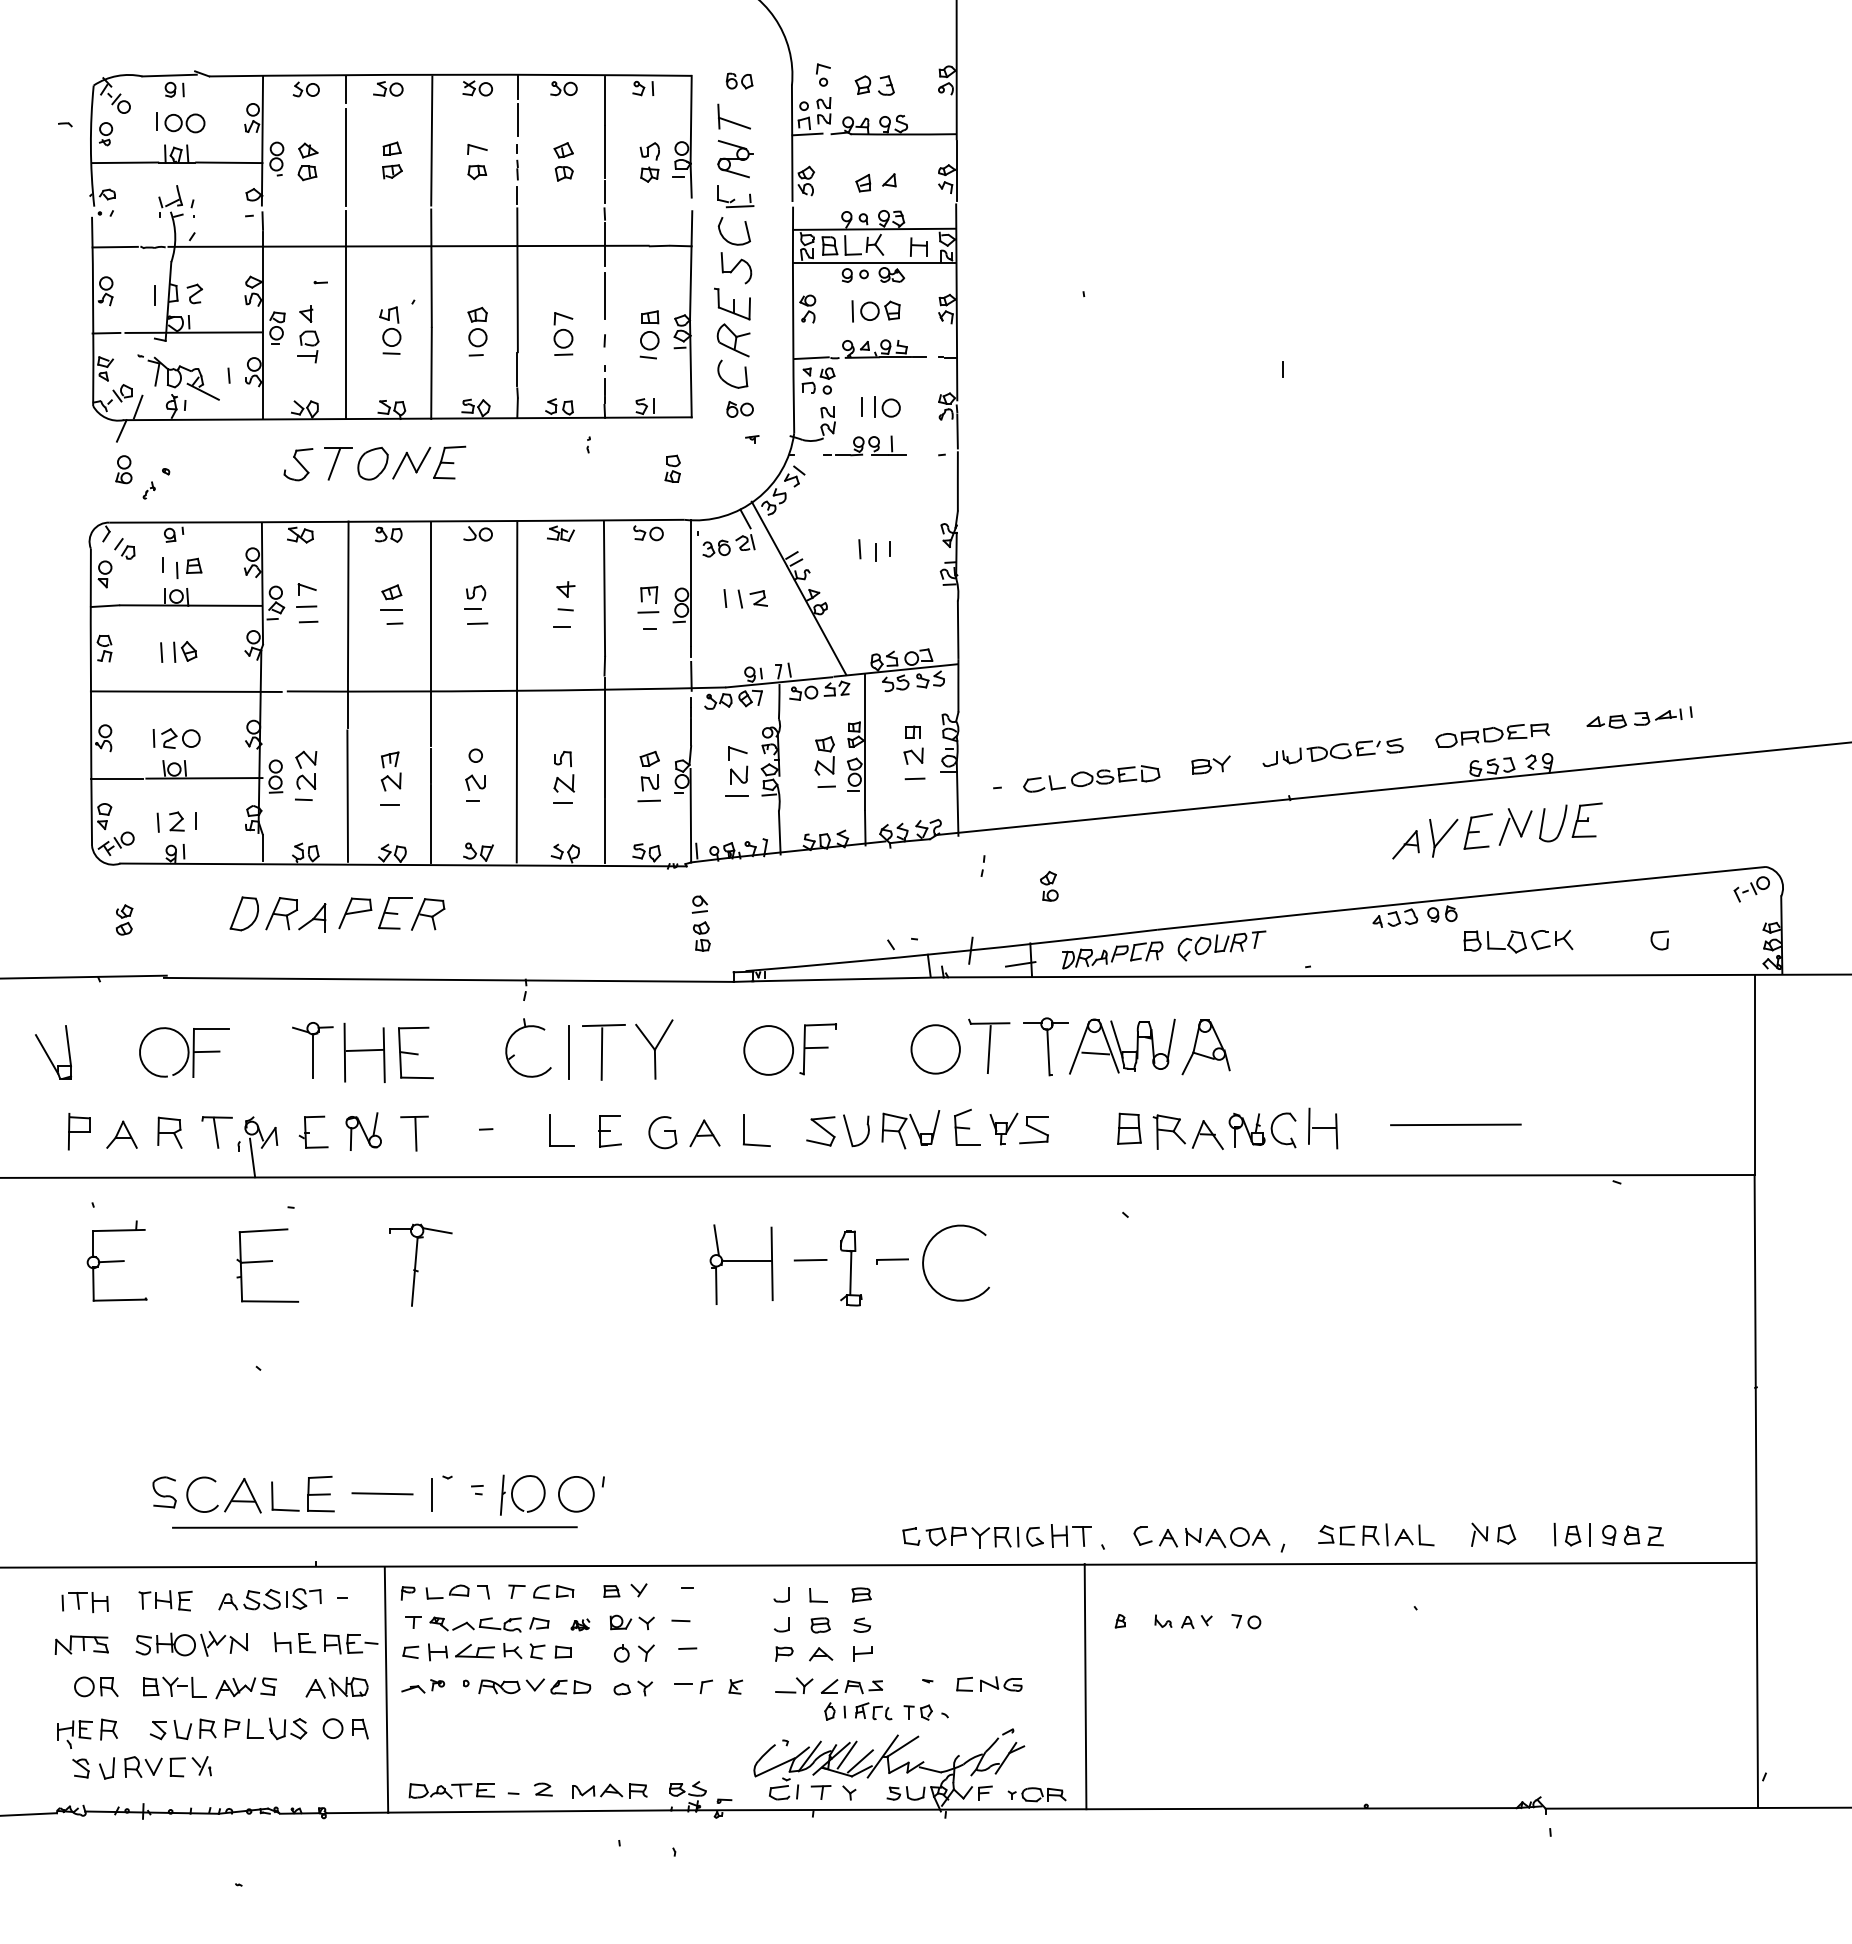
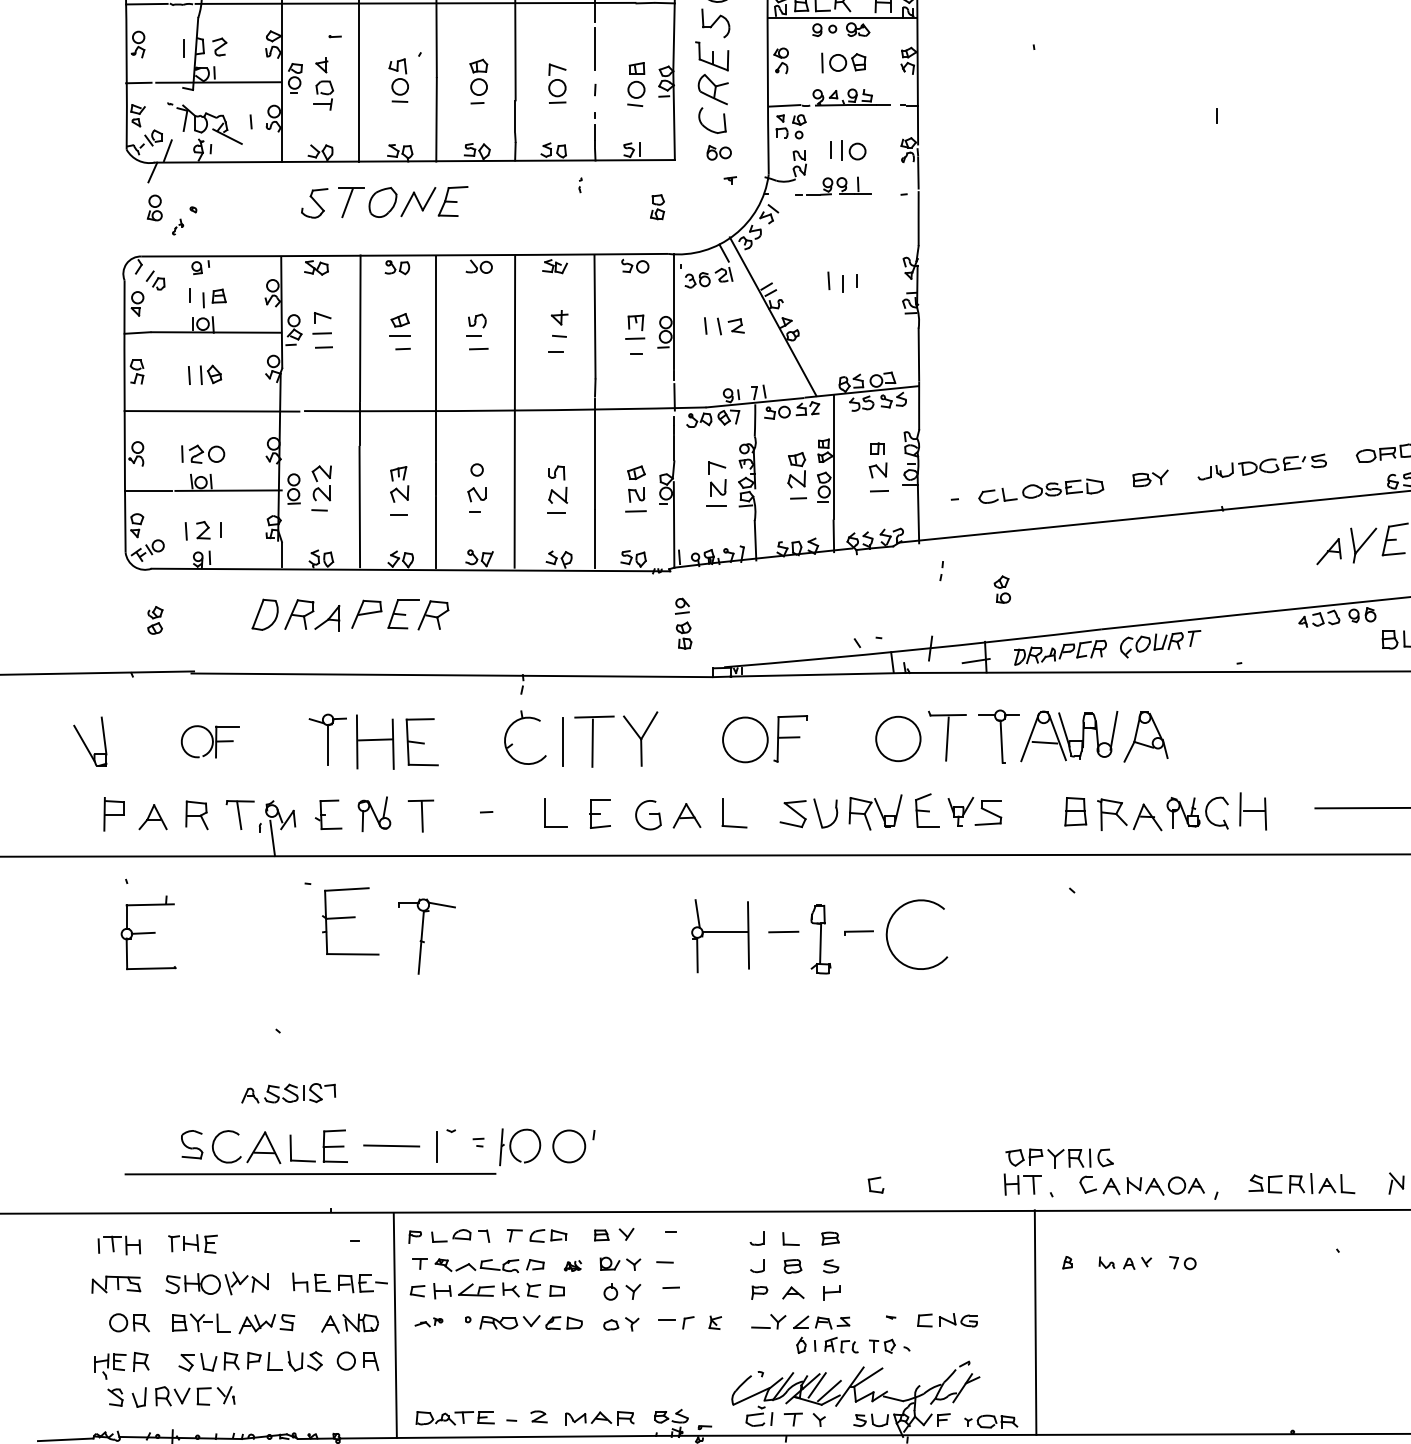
part: (184, 1052) -> (210, 741), size x0.7
part: (267, 1265) -> (350, 921), moved
line: (374, 1527) -> (310, 1174), moved
part: (984, 1537) -> (1059, 1158), moved
part: (269, 1599) -> (288, 1093), moved
part: (423, 1686) -> (429, 1322), size x0.7

